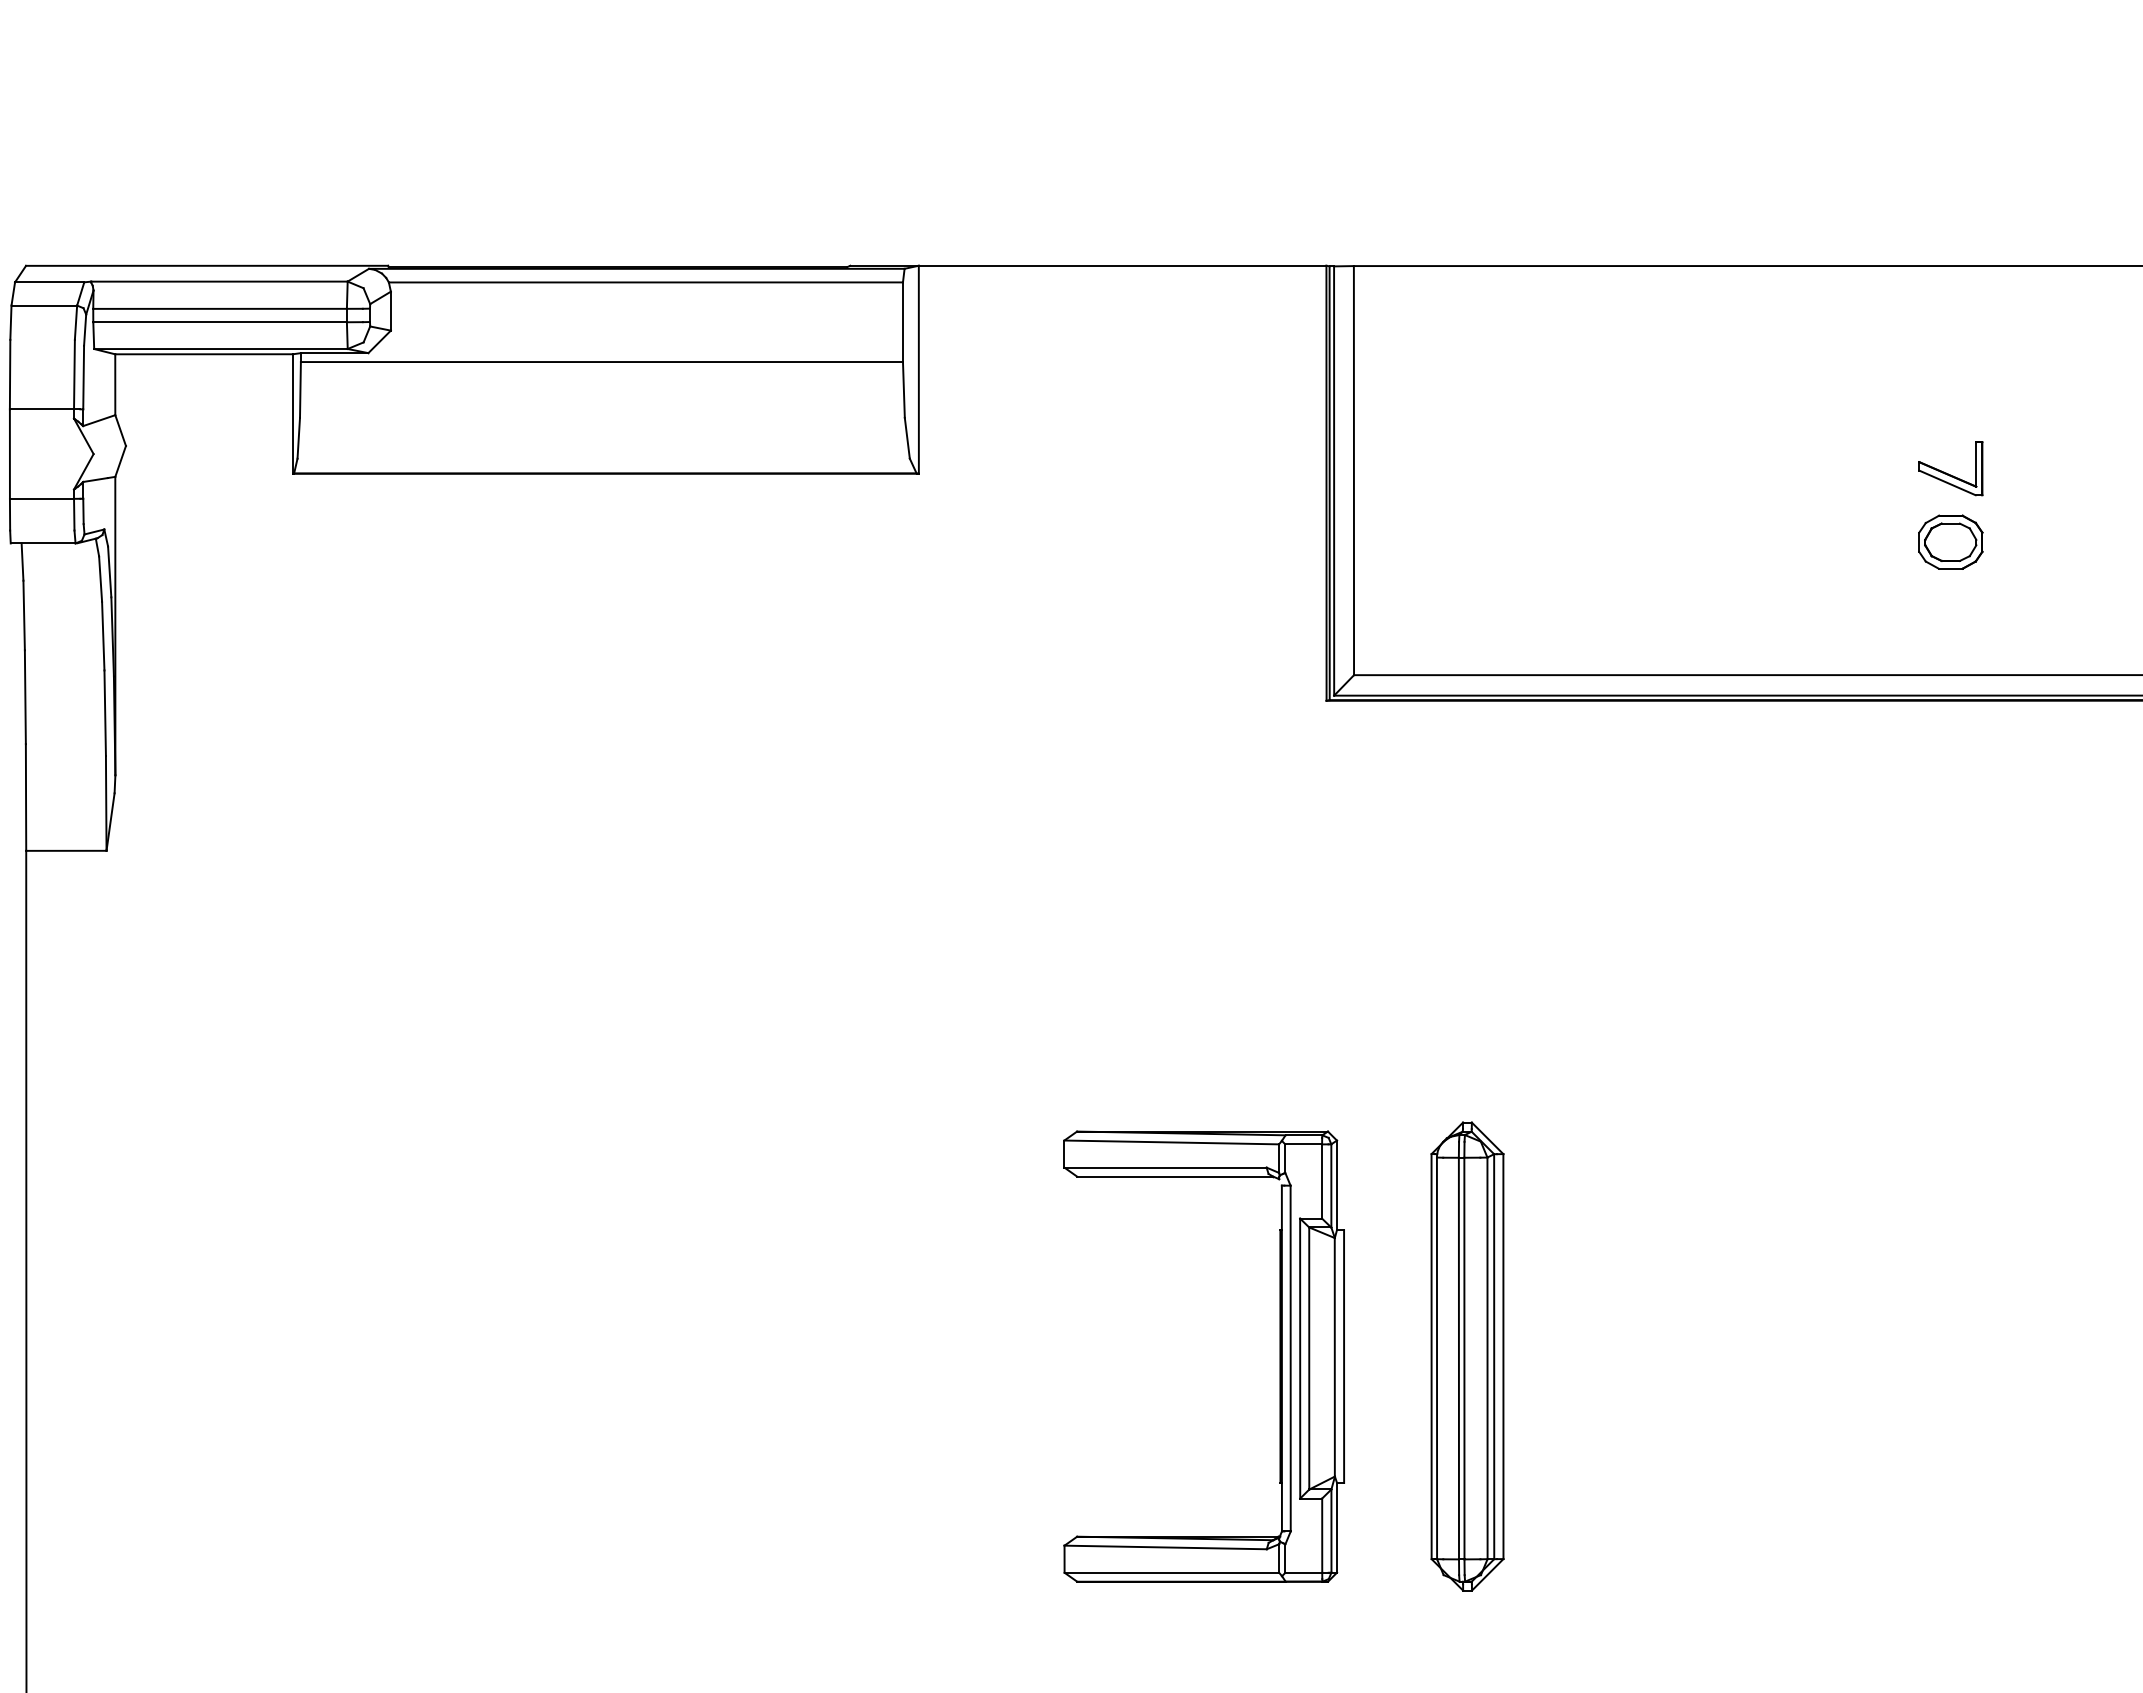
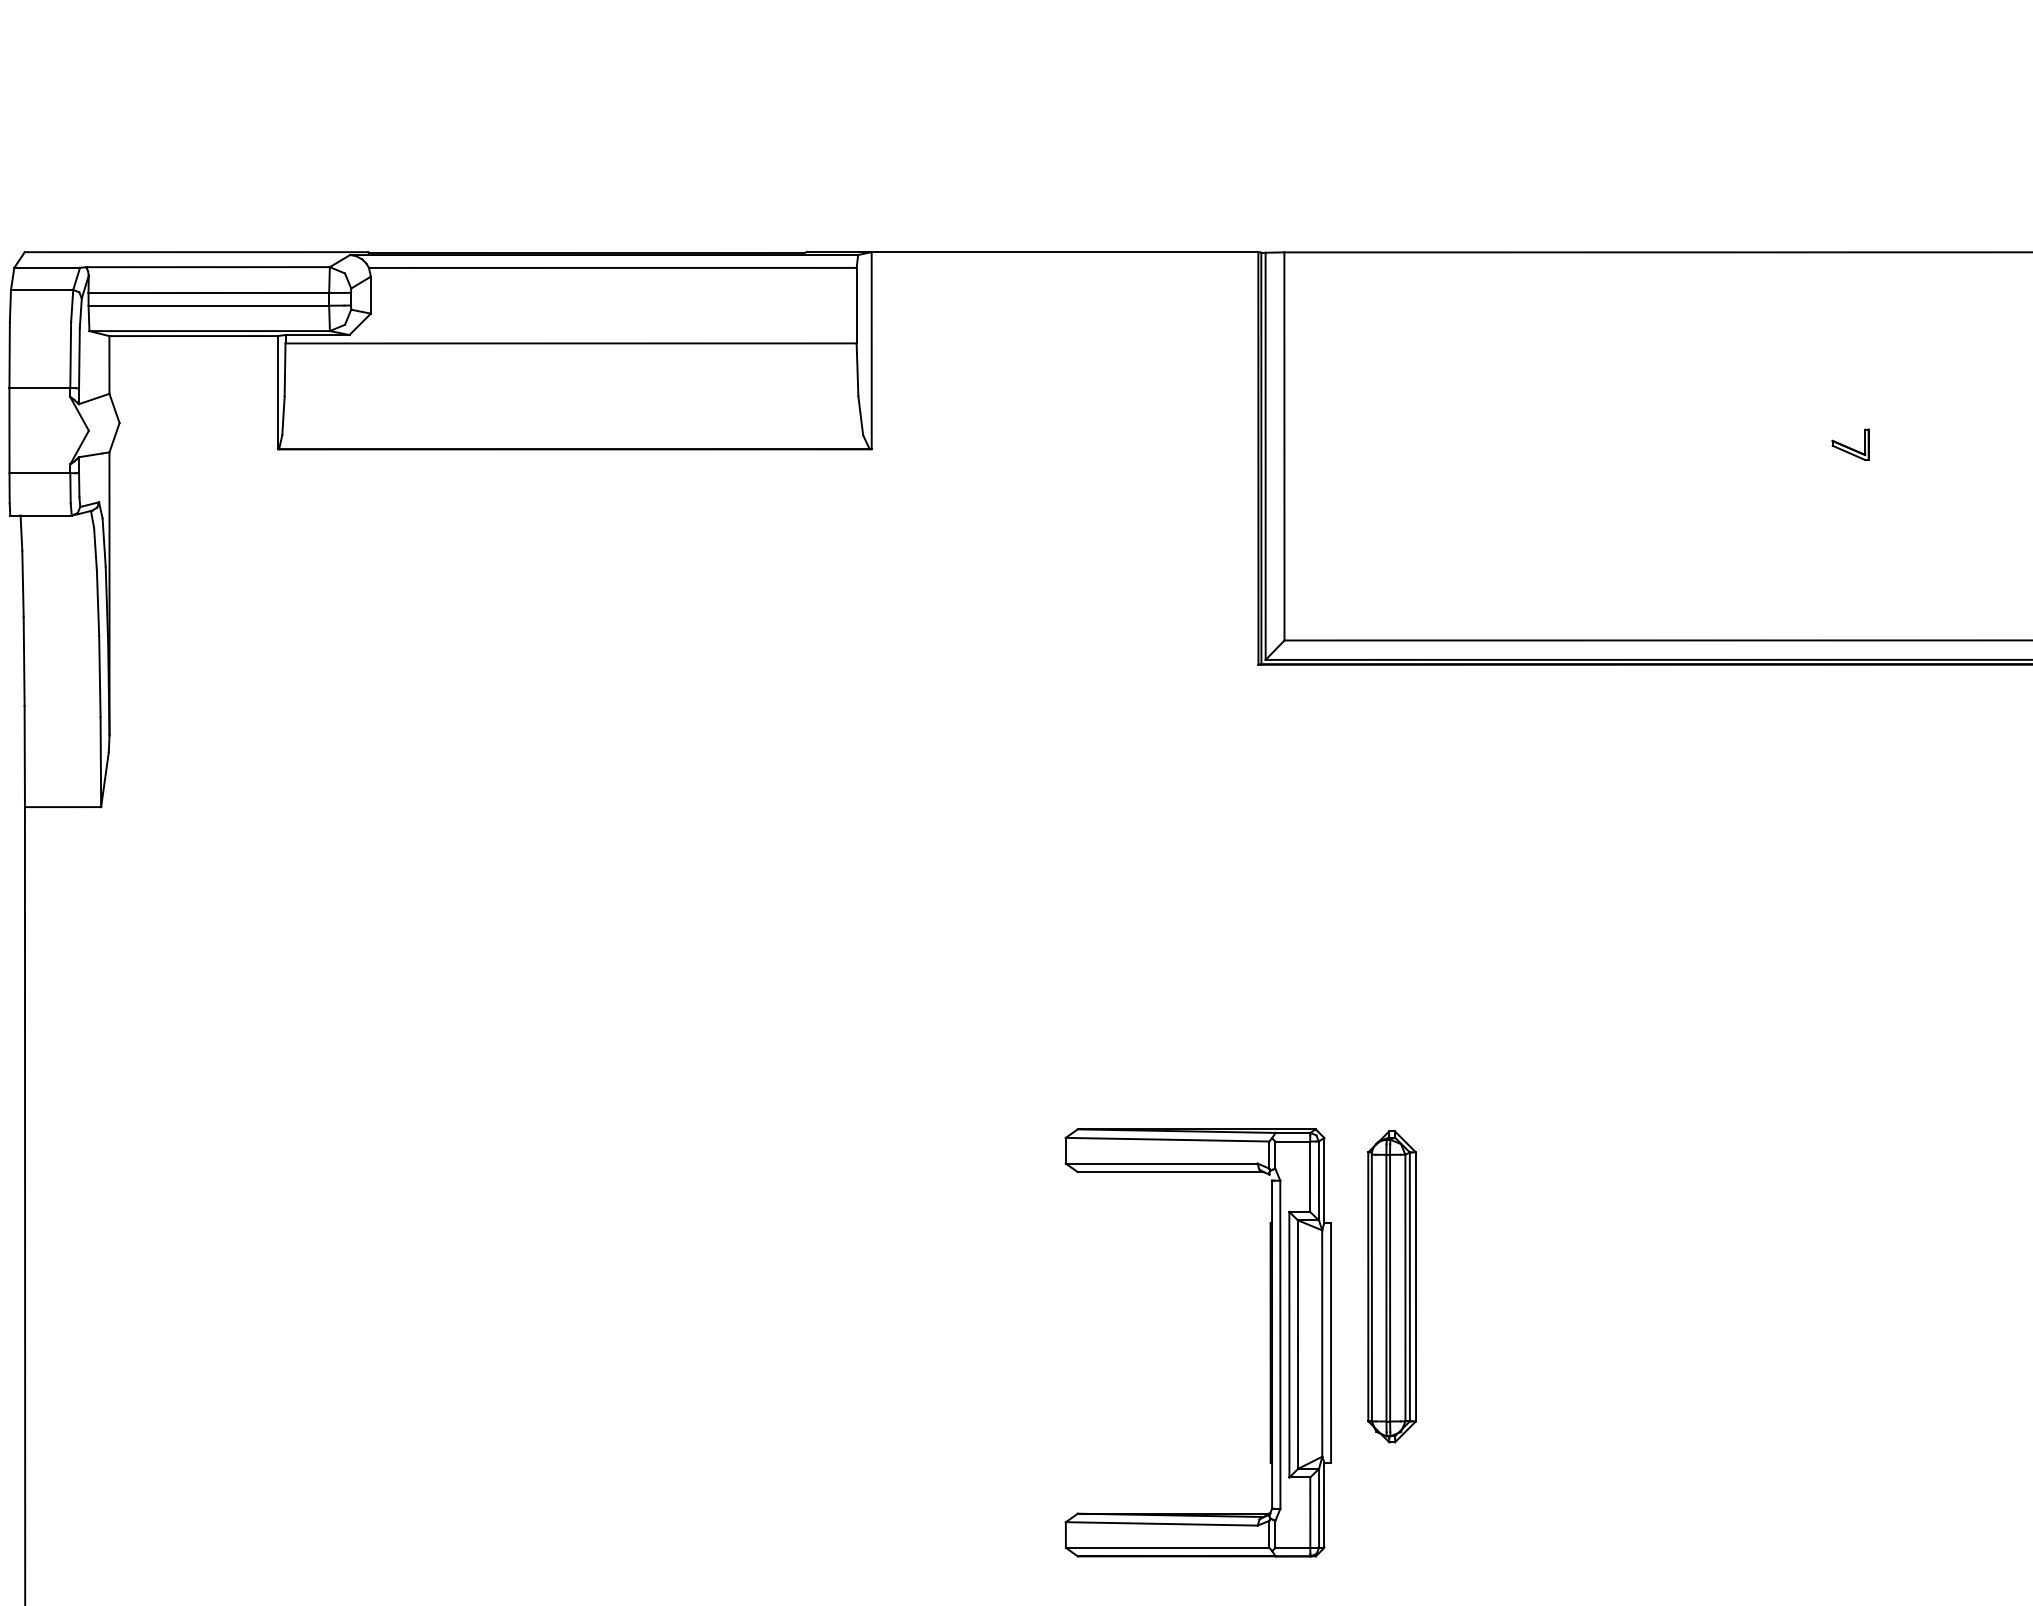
part: (1950, 468) -> (1850, 444), size x0.6
part: (1950, 541) -> (1850, 513), removed
part: (1279, 1356) -> (1269, 1342), moved
part: (1467, 1356) -> (1392, 1286), size x0.7

